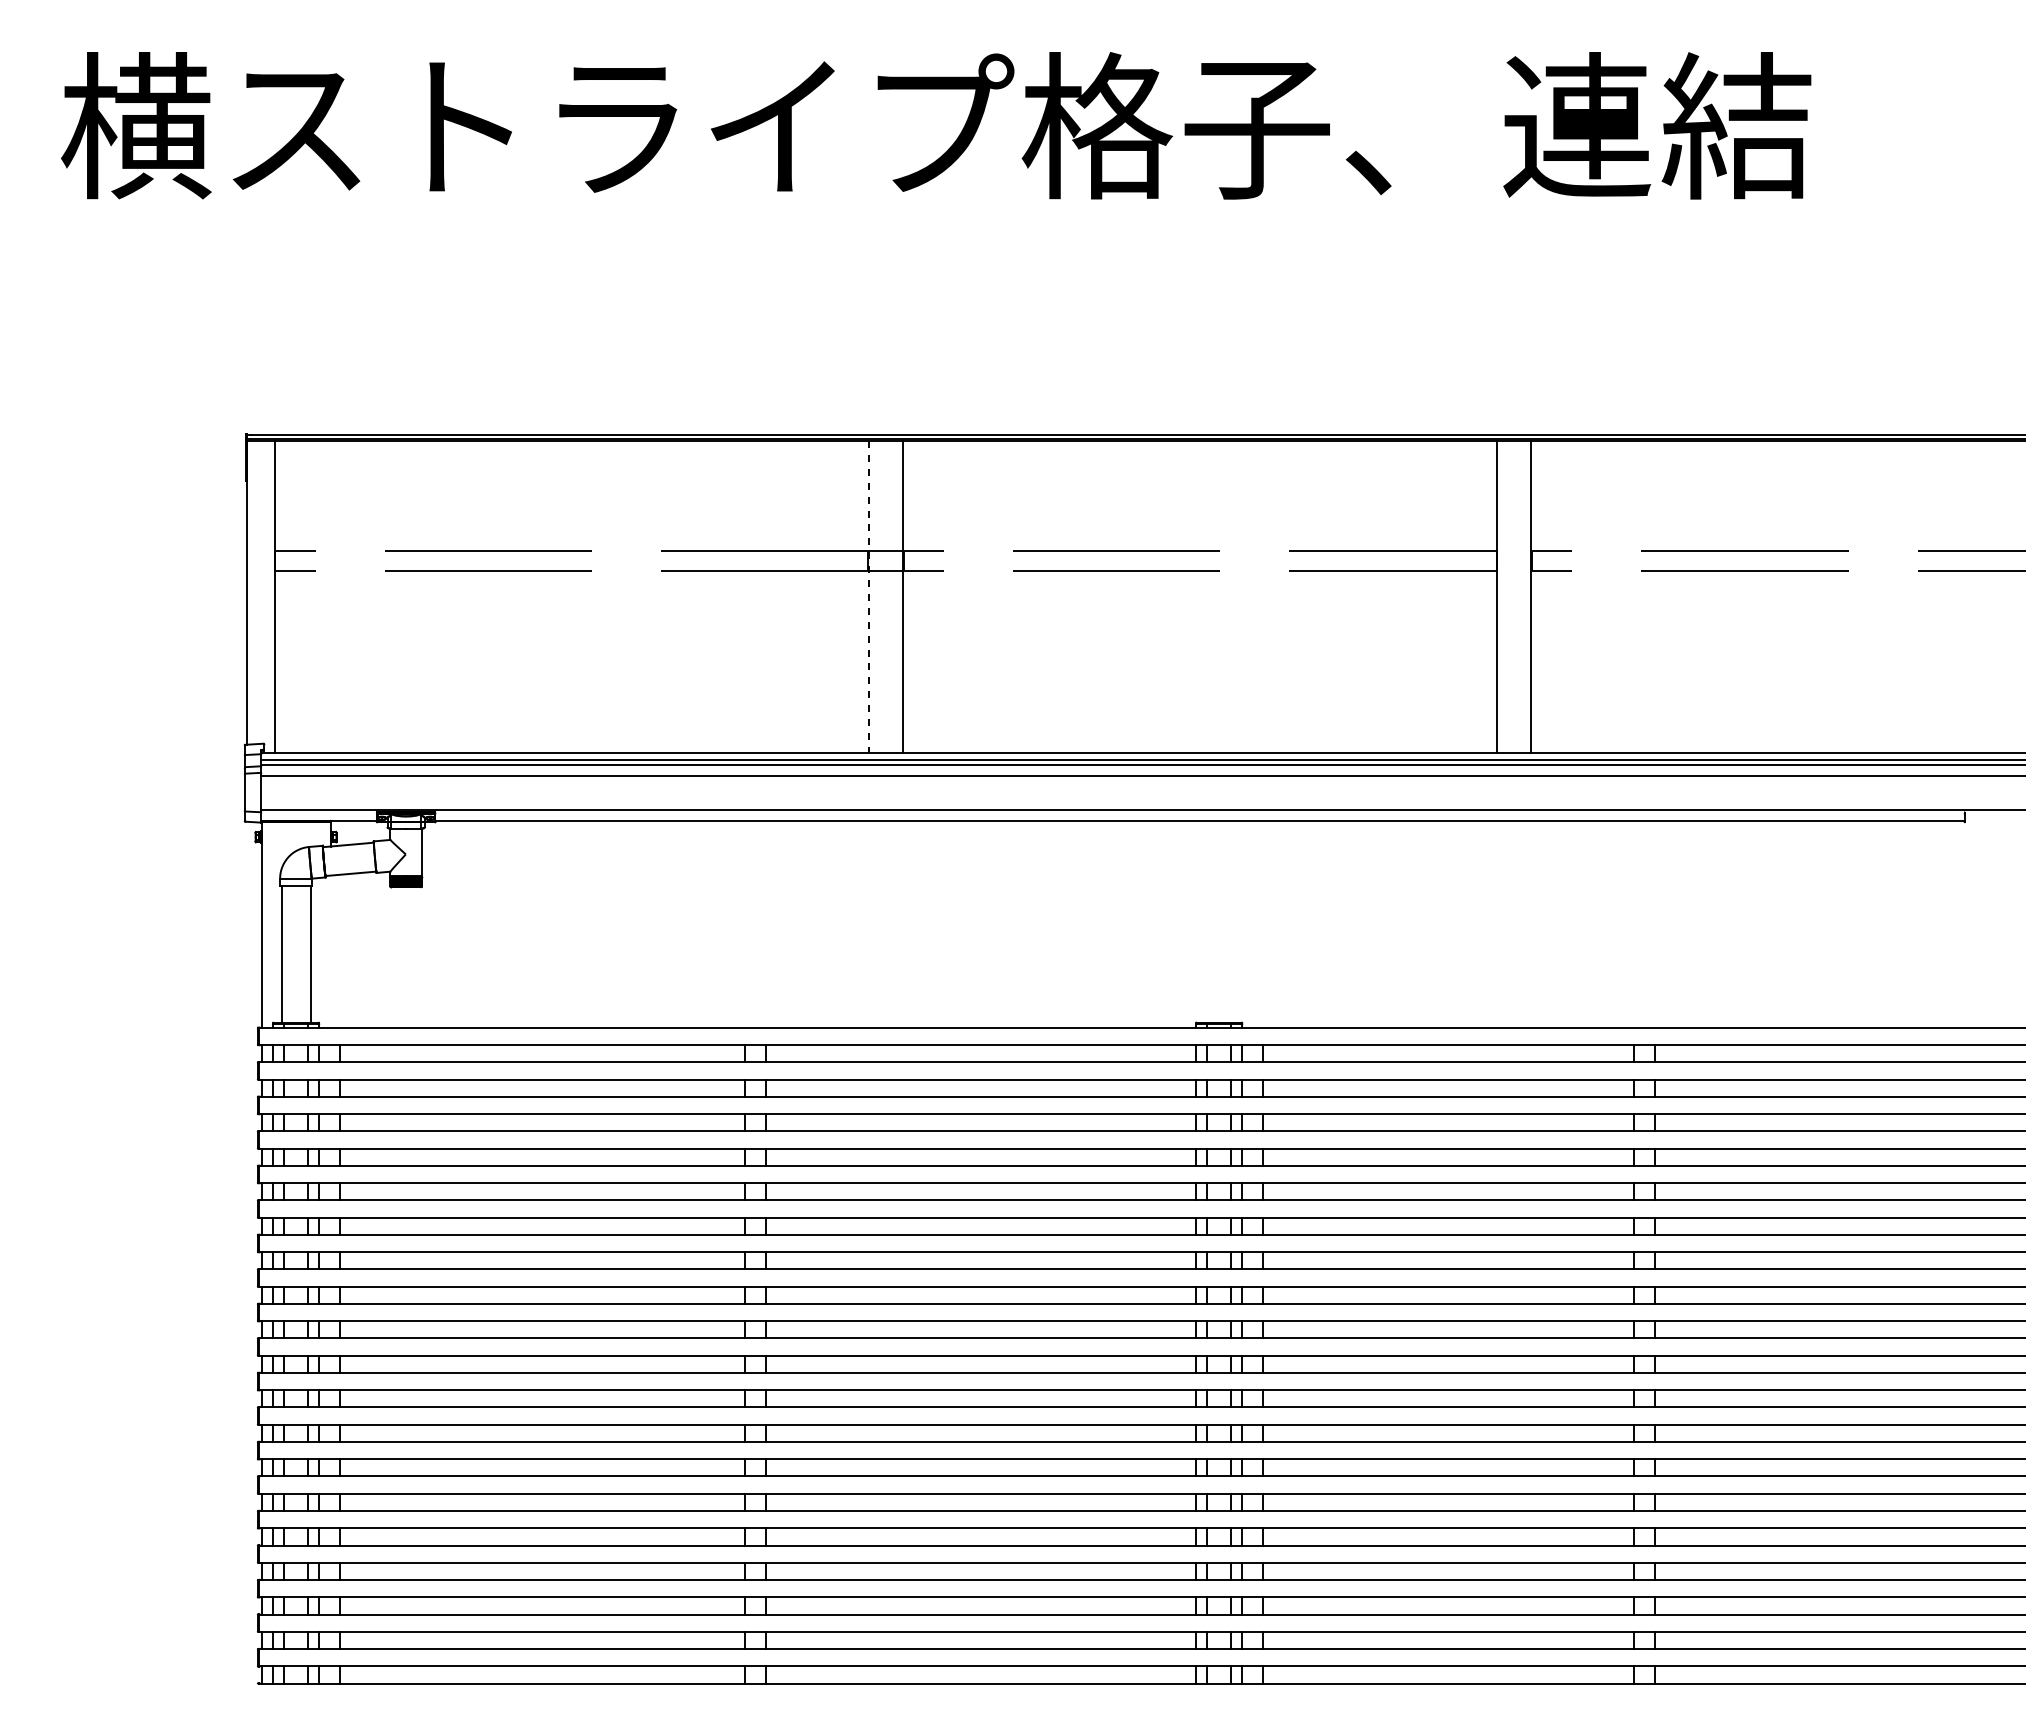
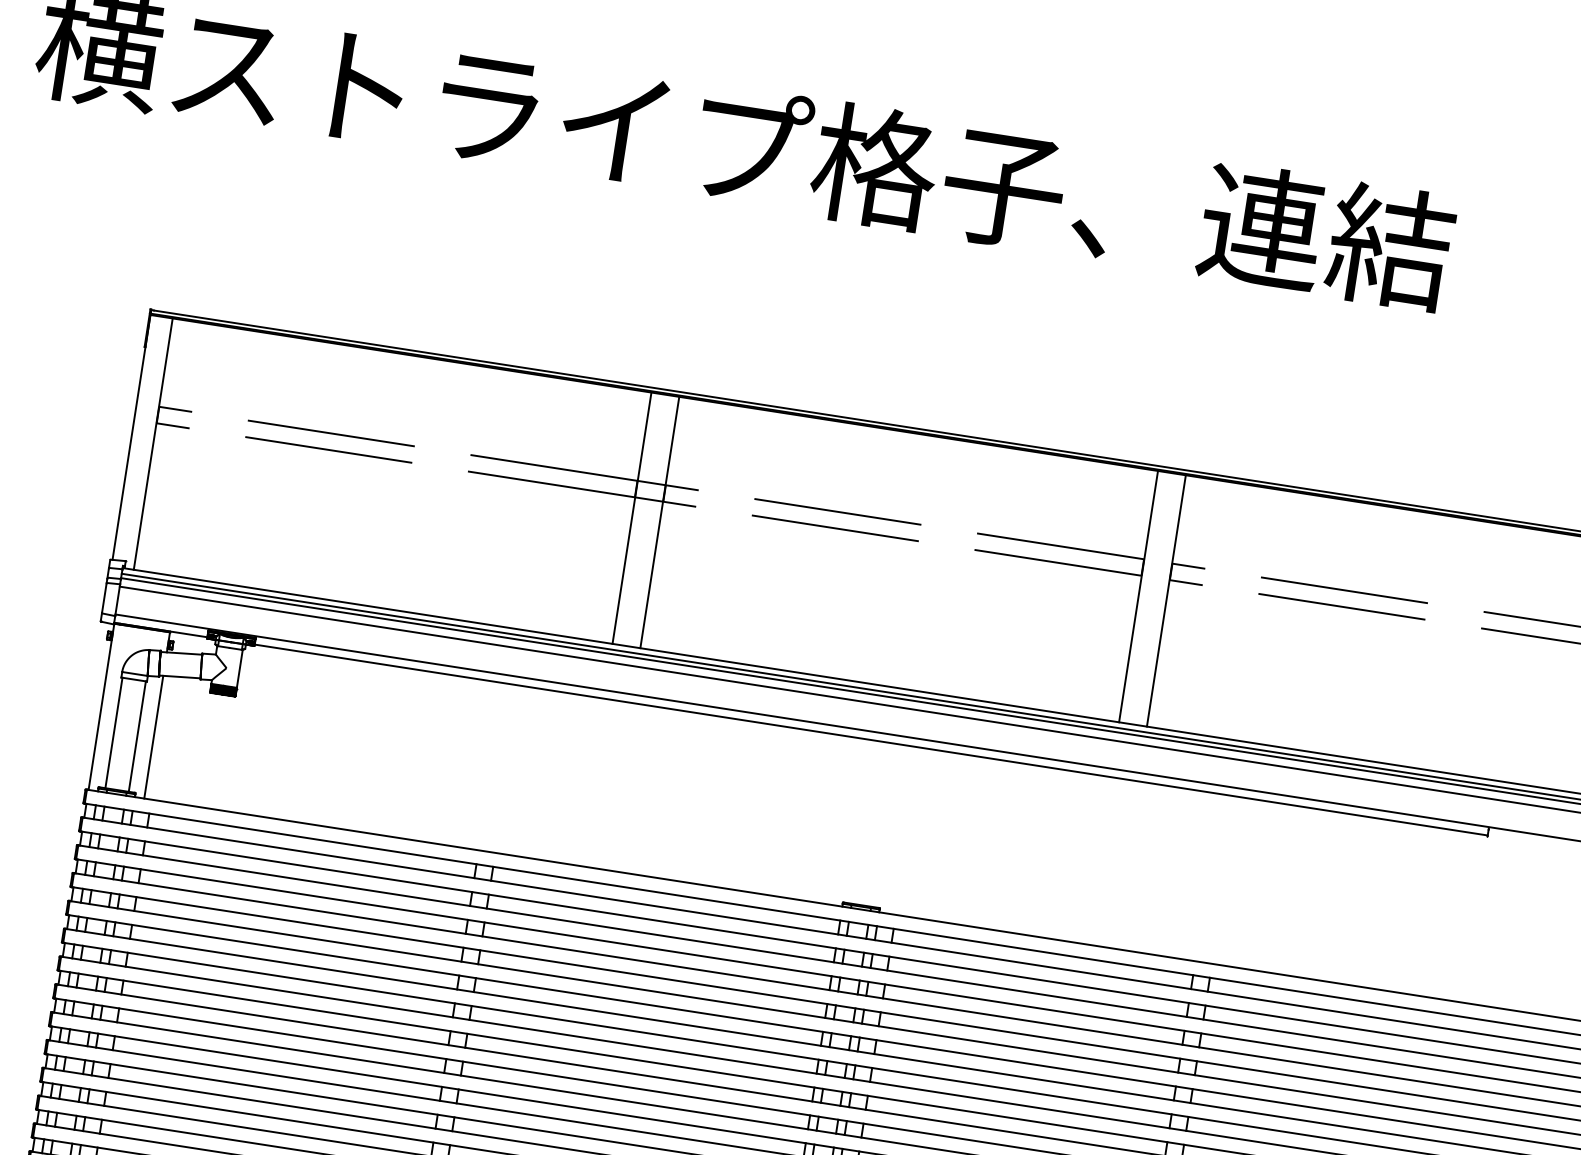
line: (868, 596) -> (631, 517), dashed -> solid
line: (330, 951) -> (153, 737), added

